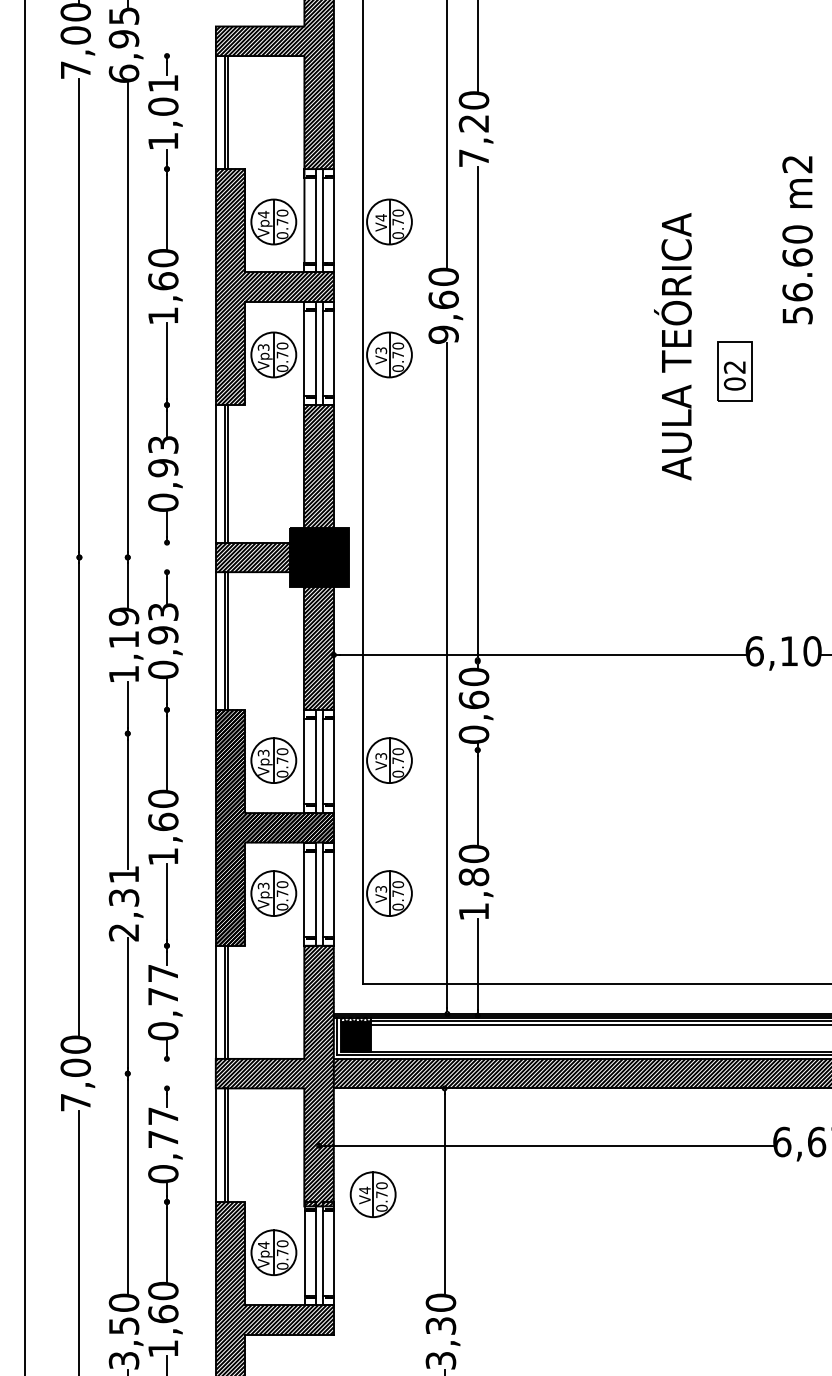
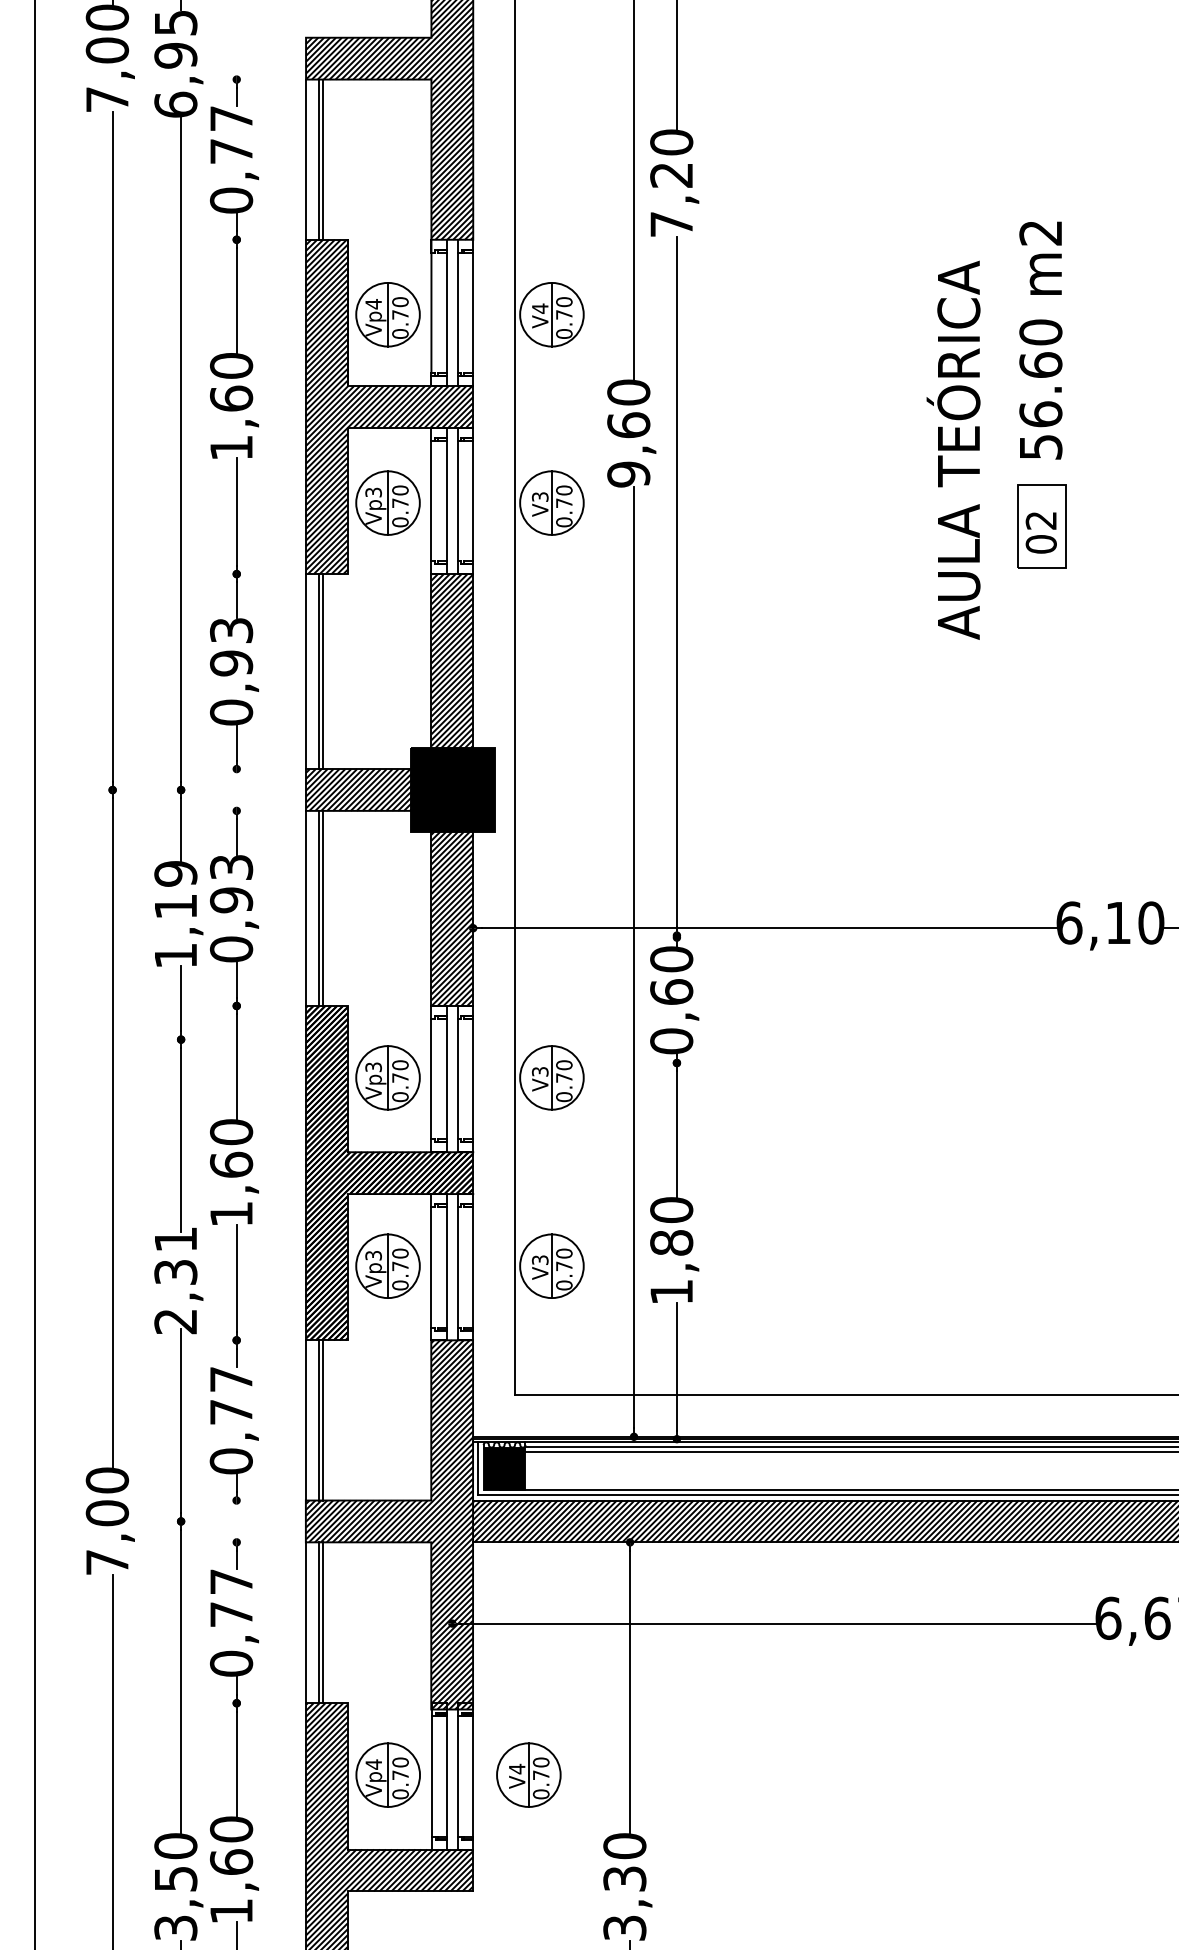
text: (163, 112) -> (231, 159), 1,01 -> 0,77
text: (797, 240) -> (1040, 340), moved
text: (672, 346) -> (952, 450), moved
part: (372, 1194) -> (527, 1774), moved

